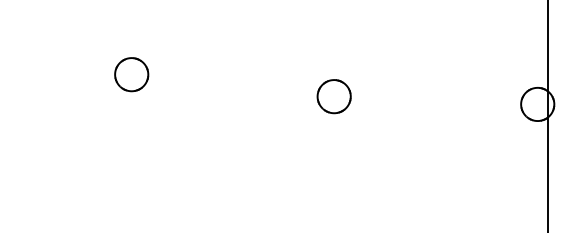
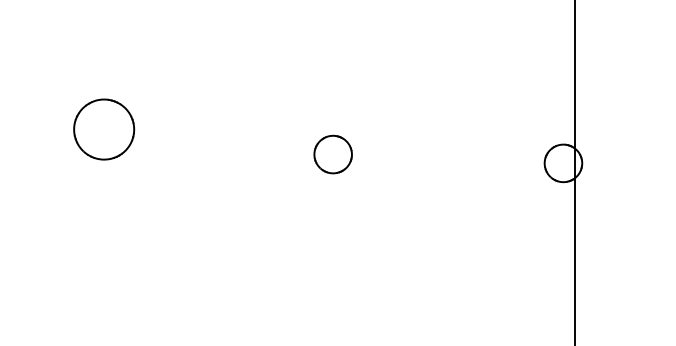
part: (131, 74) -> (103, 129), size x1.6

